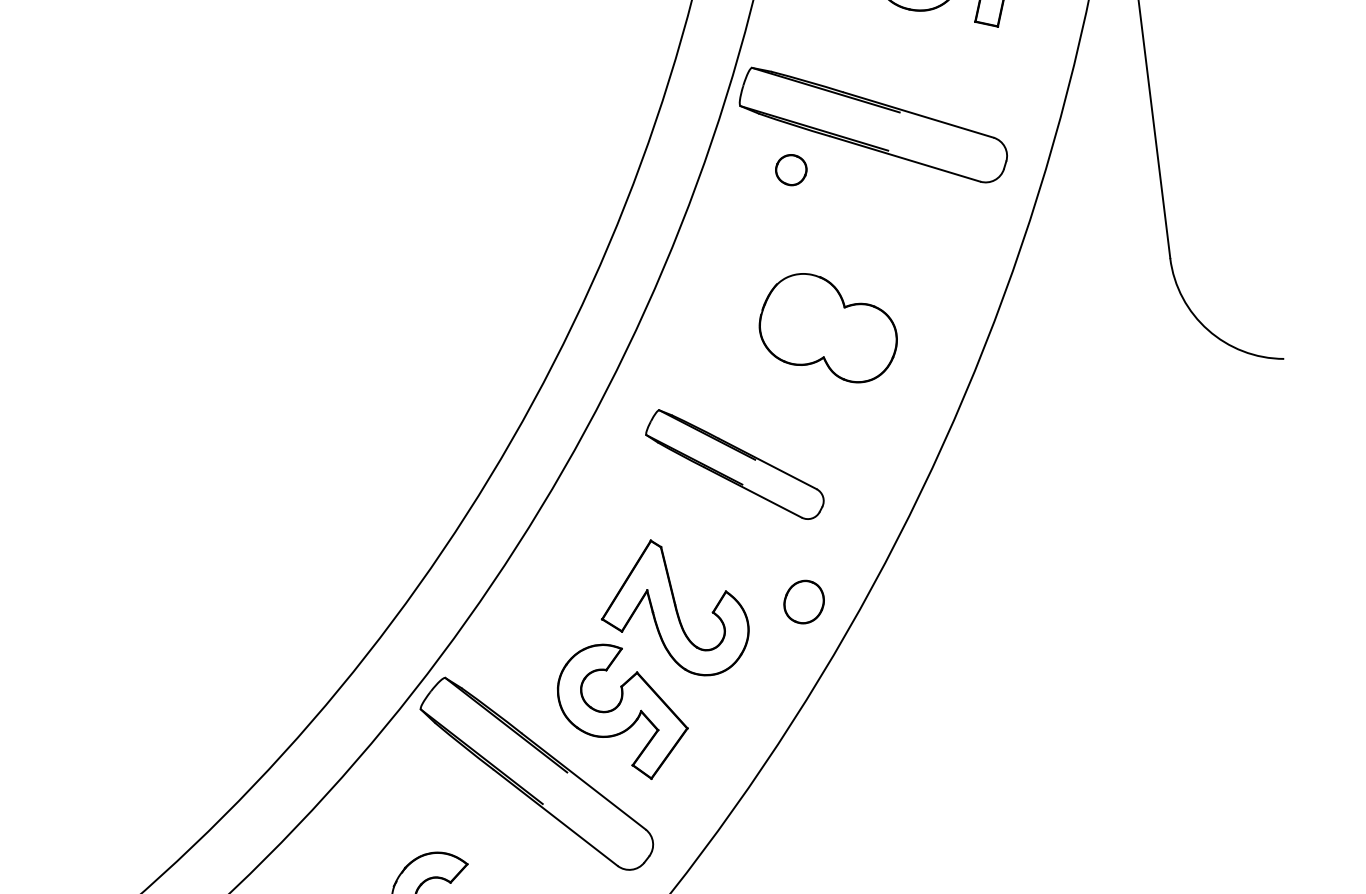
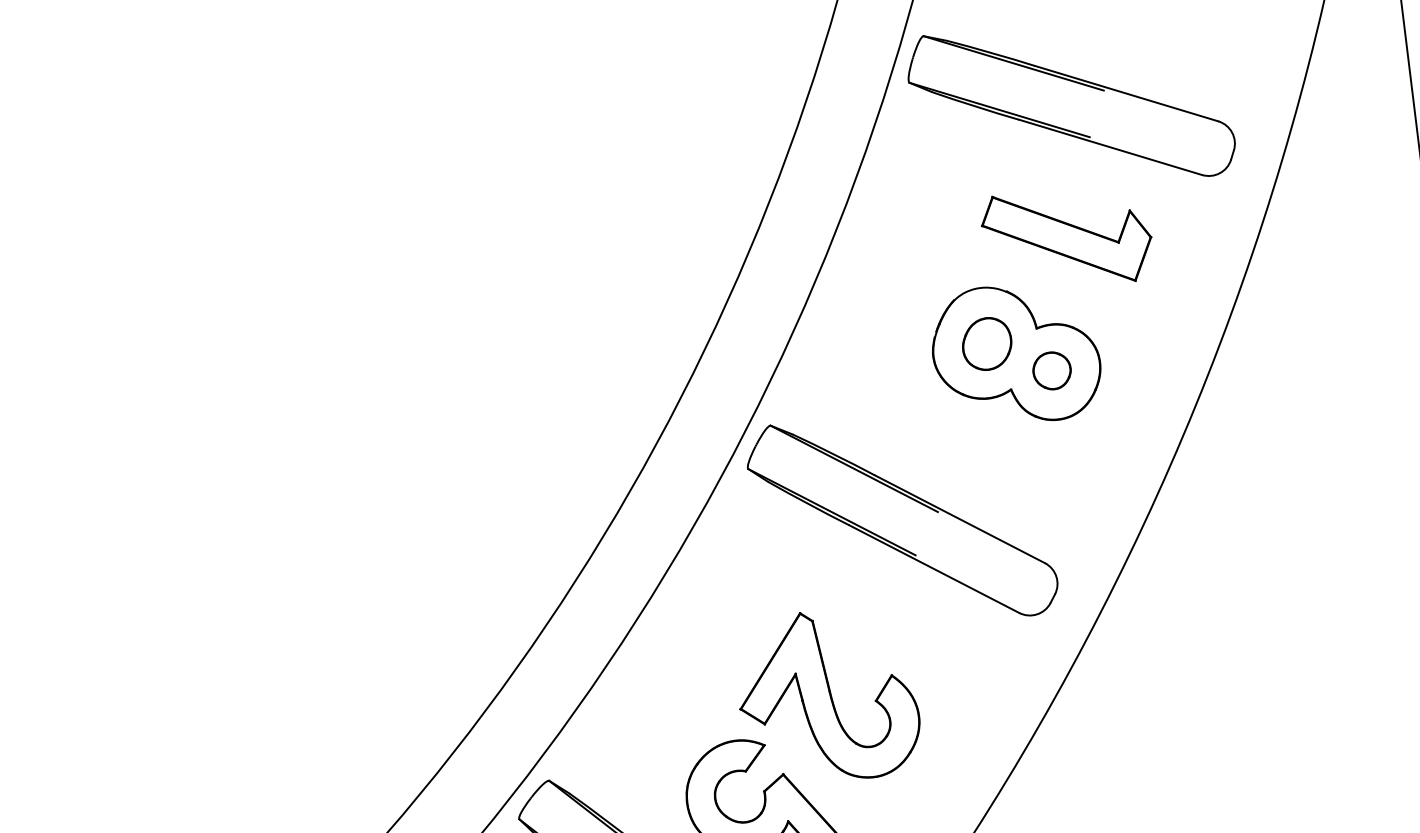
part: (791, 170) -> (1052, 371), moved
part: (868, 233) -> (1065, 238), added
part: (734, 464) -> (902, 520), size x1.43
part: (803, 601) -> (986, 343), moved

